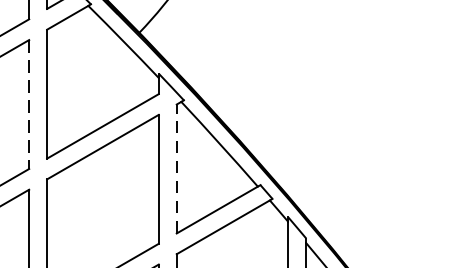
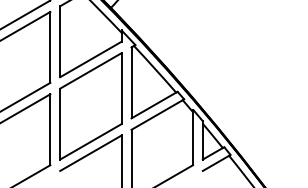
line: (29, 104) -> (50, 47), dashed -> solid
line: (176, 168) -> (131, 82), dashed -> solid

